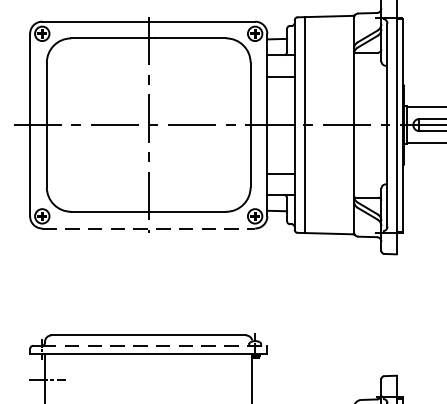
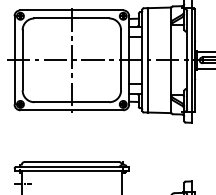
line: (150, 228) -> (72, 110), dashed -> solid
line: (156, 344) -> (75, 166), dashed -> solid

